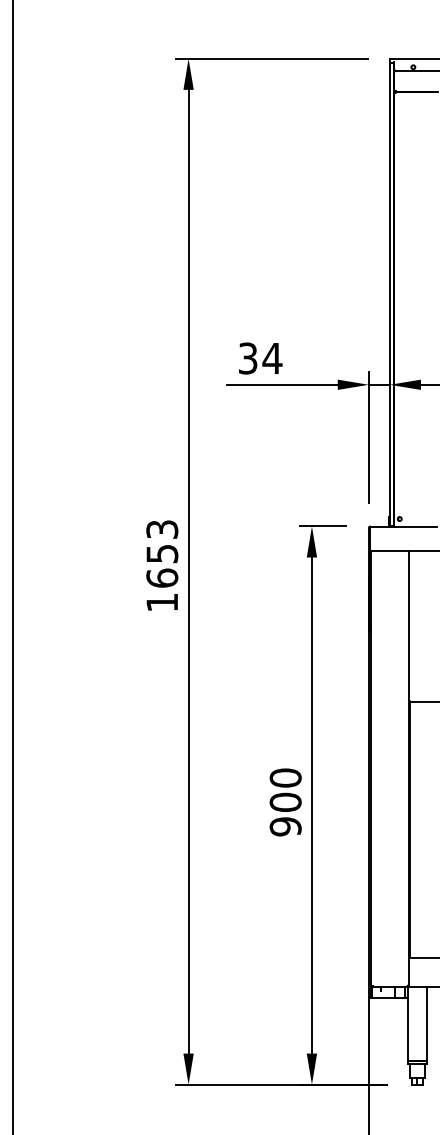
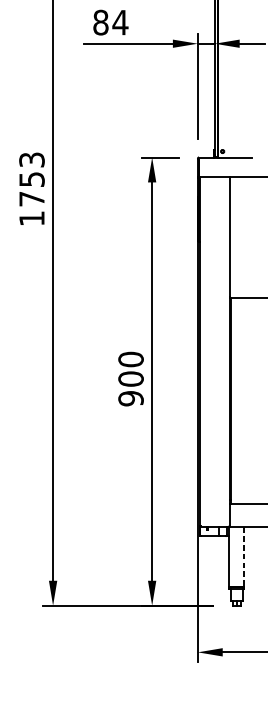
text: (247, 358) -> (100, 22), 34 -> 84
text: (162, 577) -> (32, 198), 1653 -> 1753
line: (426, 1024) -> (244, 557), solid -> dashed

